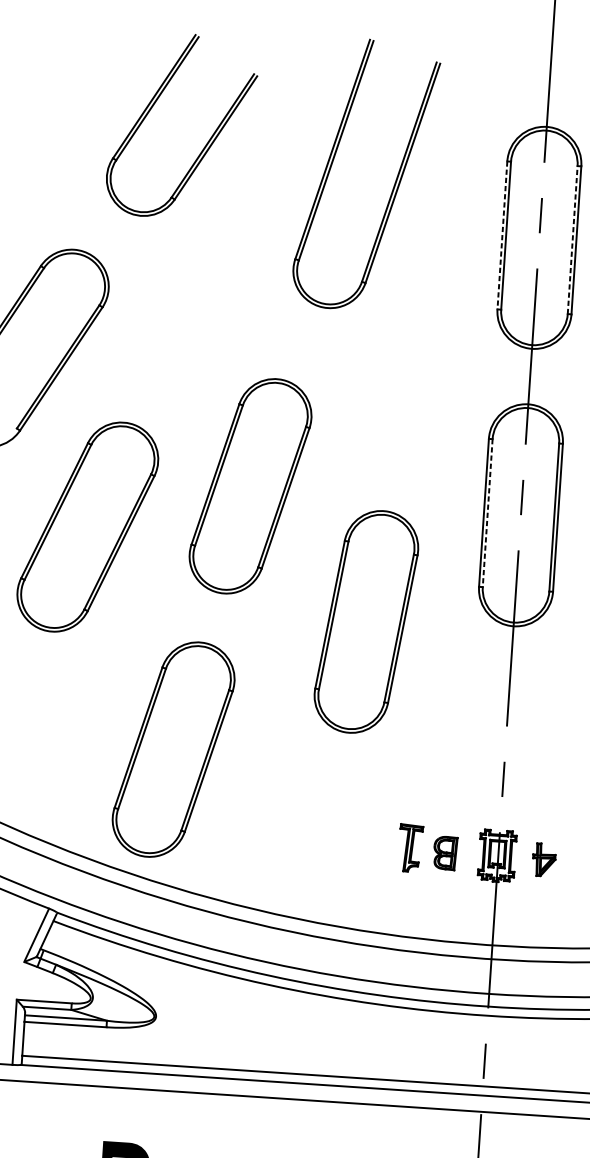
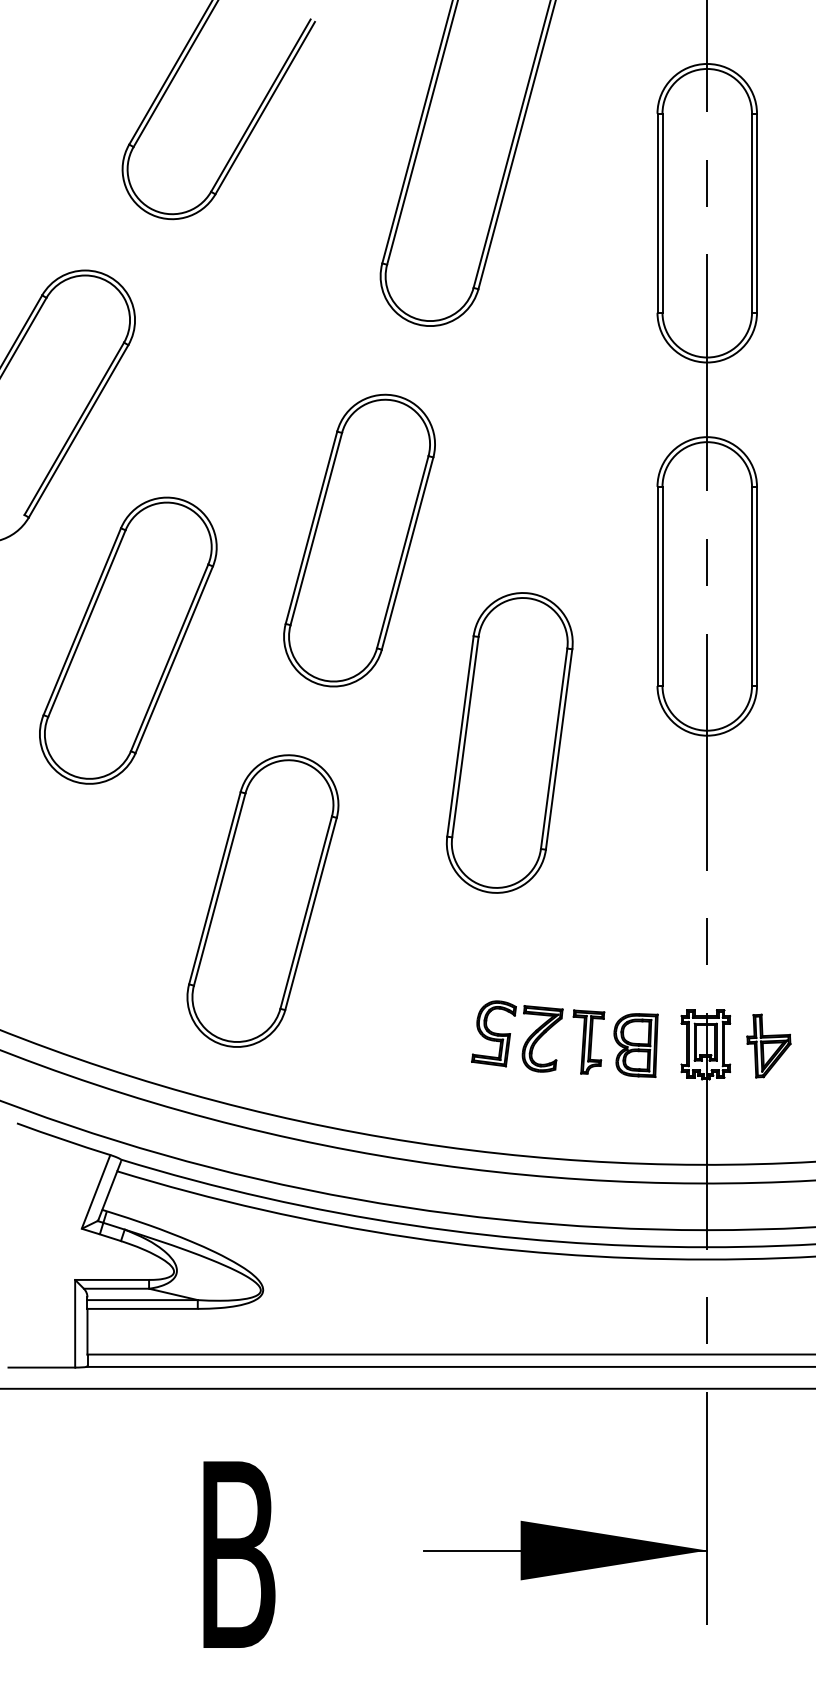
line: (502, 235) -> (657, 213), dashed -> solid
line: (573, 240) -> (752, 213), dashed -> solid
part: (250, 486) -> (359, 540), moved
line: (487, 513) -> (662, 586), dashed -> solid
part: (173, 749) -> (262, 900), moved
part: (353, 838) -> (511, 1033), added
part: (444, 853) -> (635, 1045), size x1.43
part: (543, 859) -> (768, 1045), size x1.43

